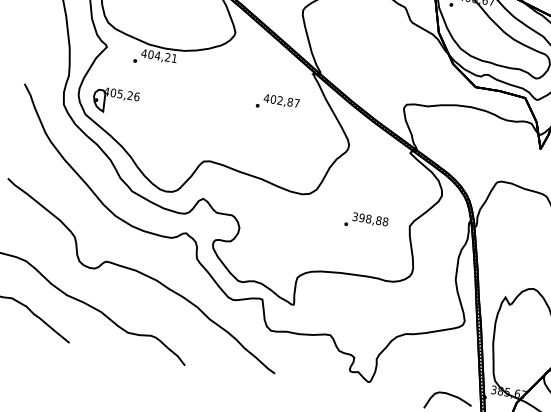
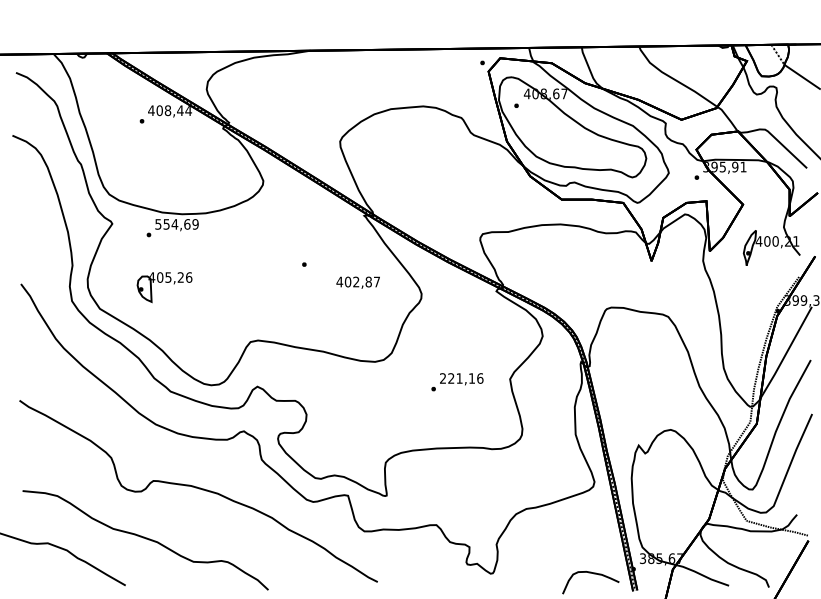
text: (159, 56) -> (176, 224), 404,21 -> 554,69
part: (115, 101) -> (164, 287), moved
text: (281, 101) -> (357, 282), moved
text: (370, 219) -> (461, 378), 398,88 -> 221,16

